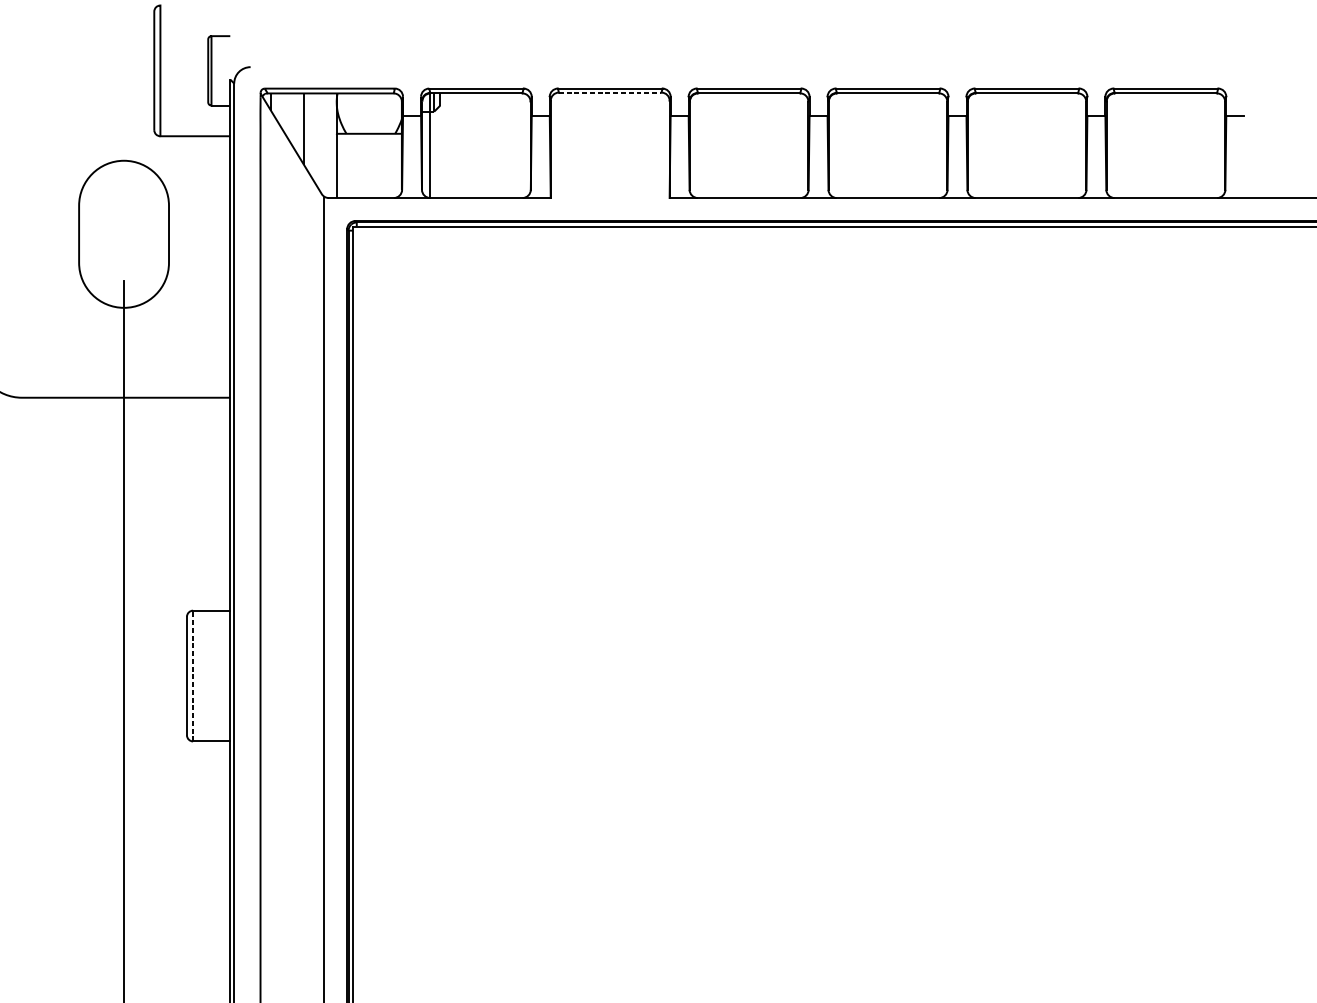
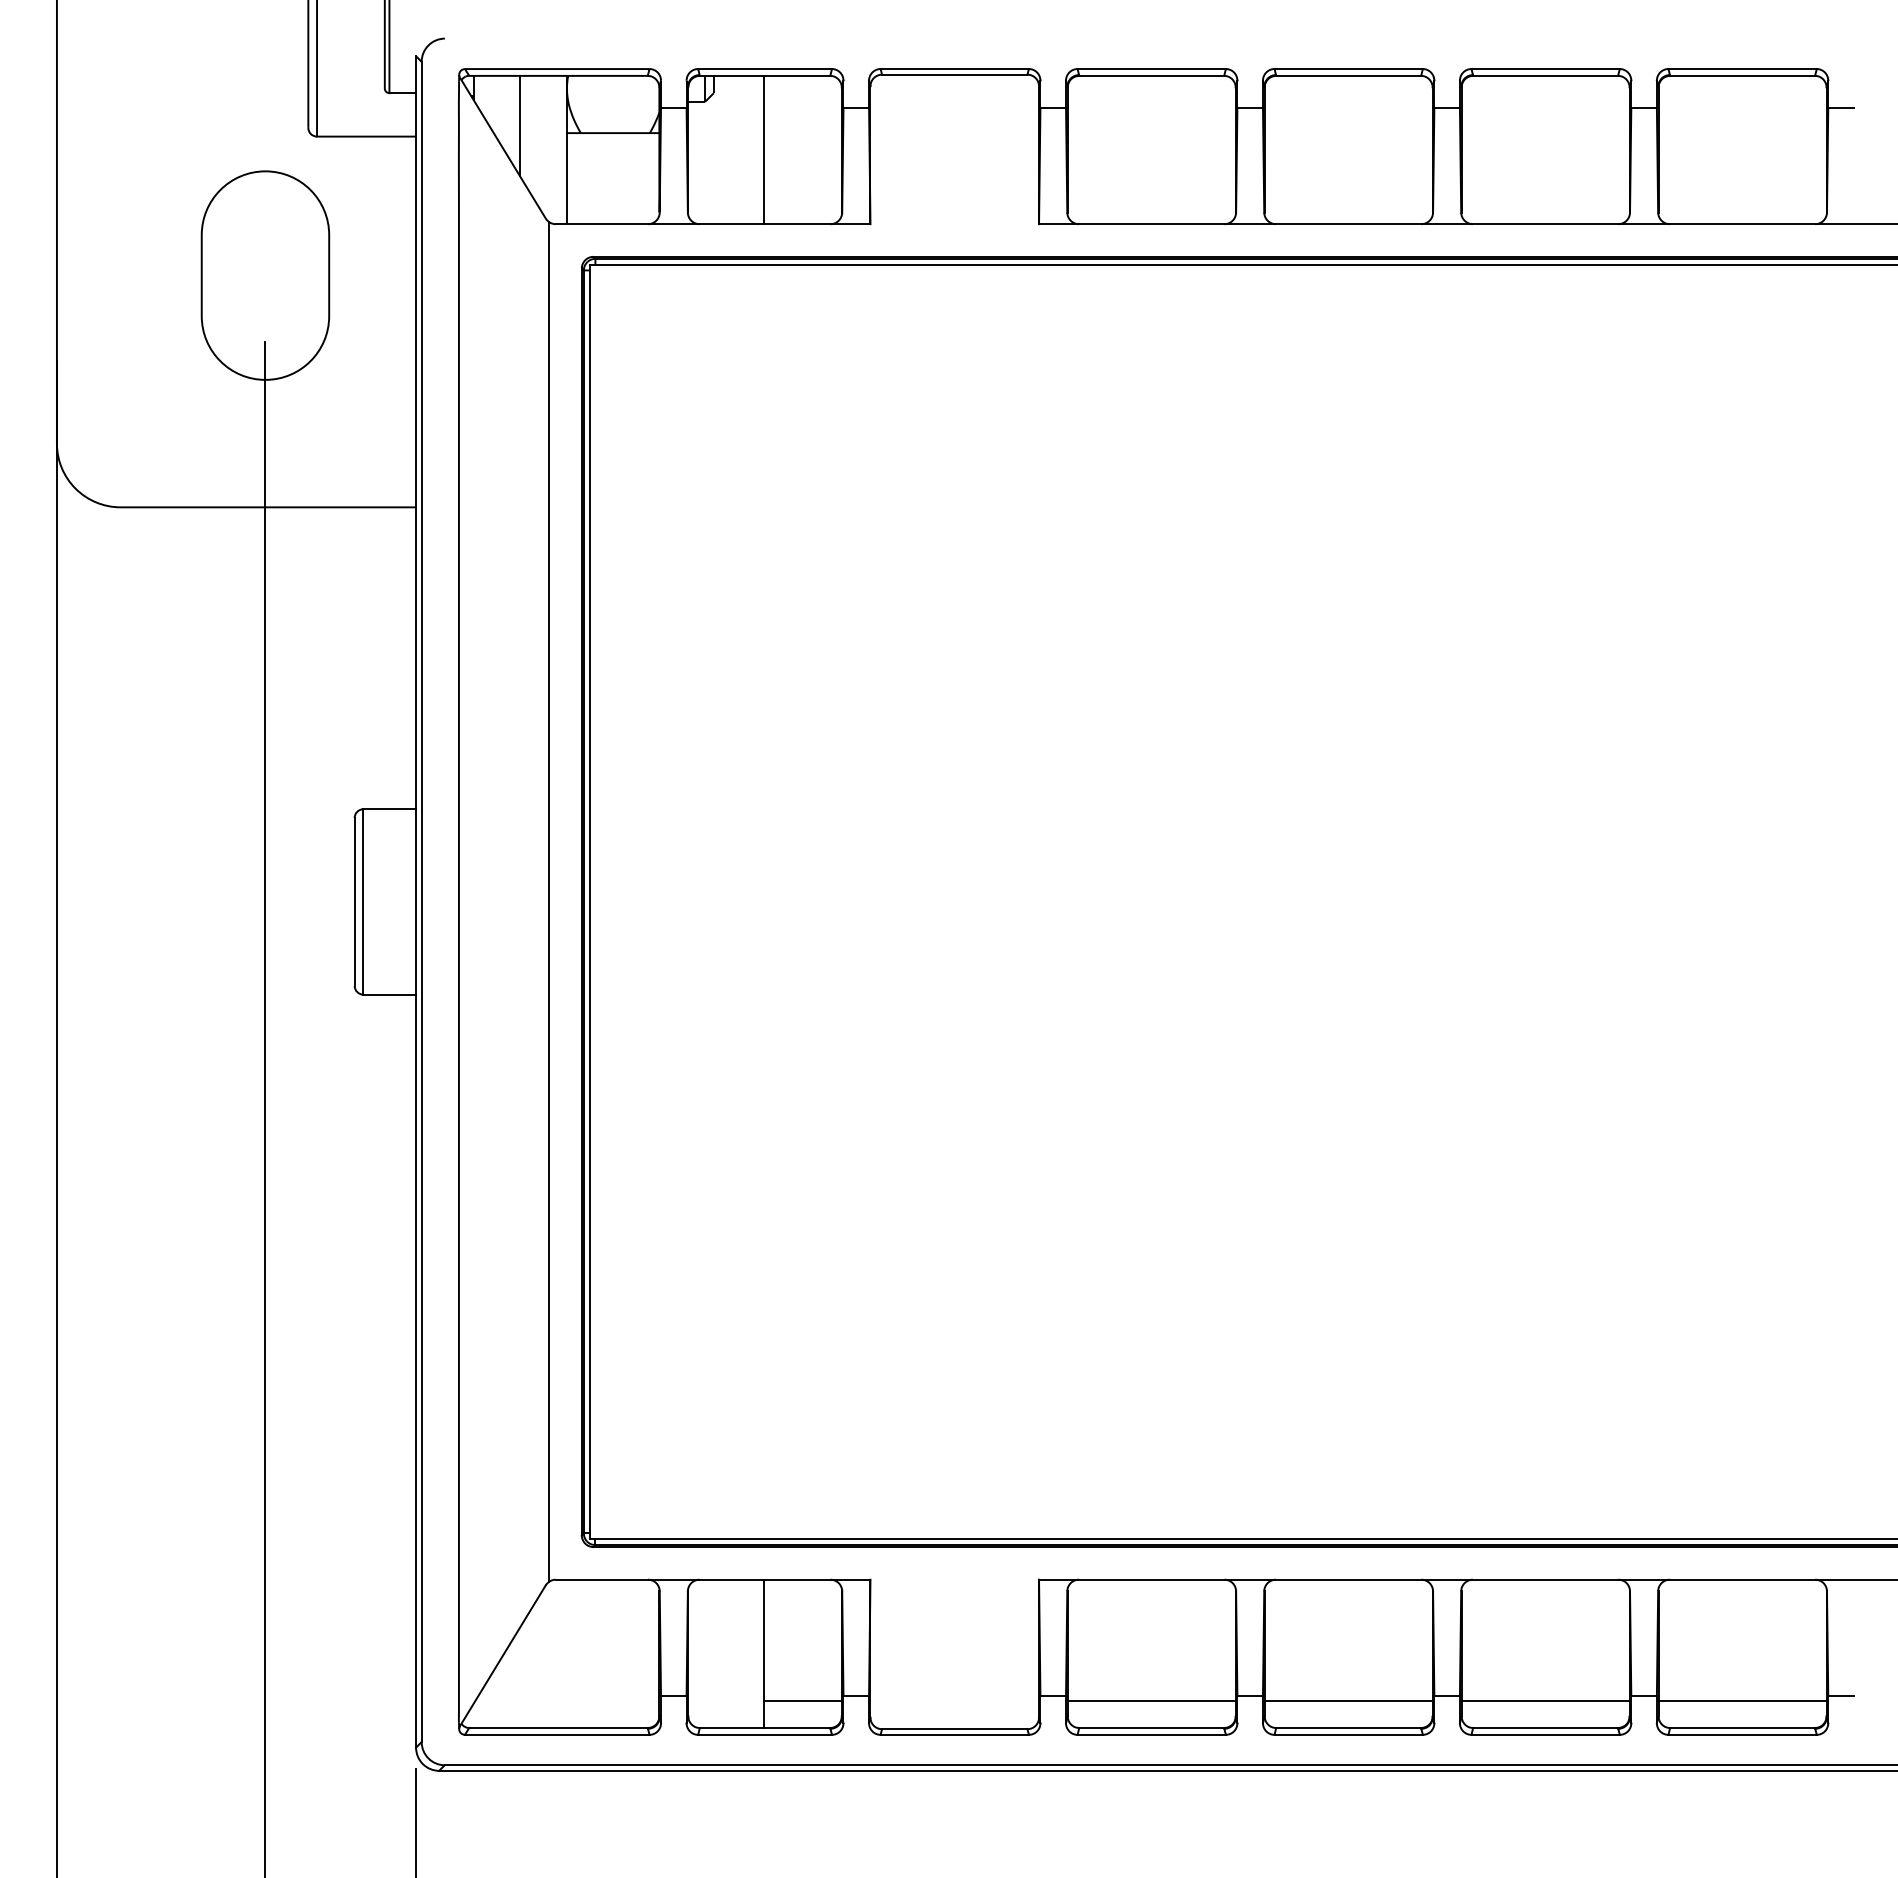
line: (610, 92) -> (954, 74), dashed -> solid
line: (430, 145) -> (763, 149), moved
line: (193, 675) -> (363, 901), dashed -> solid

